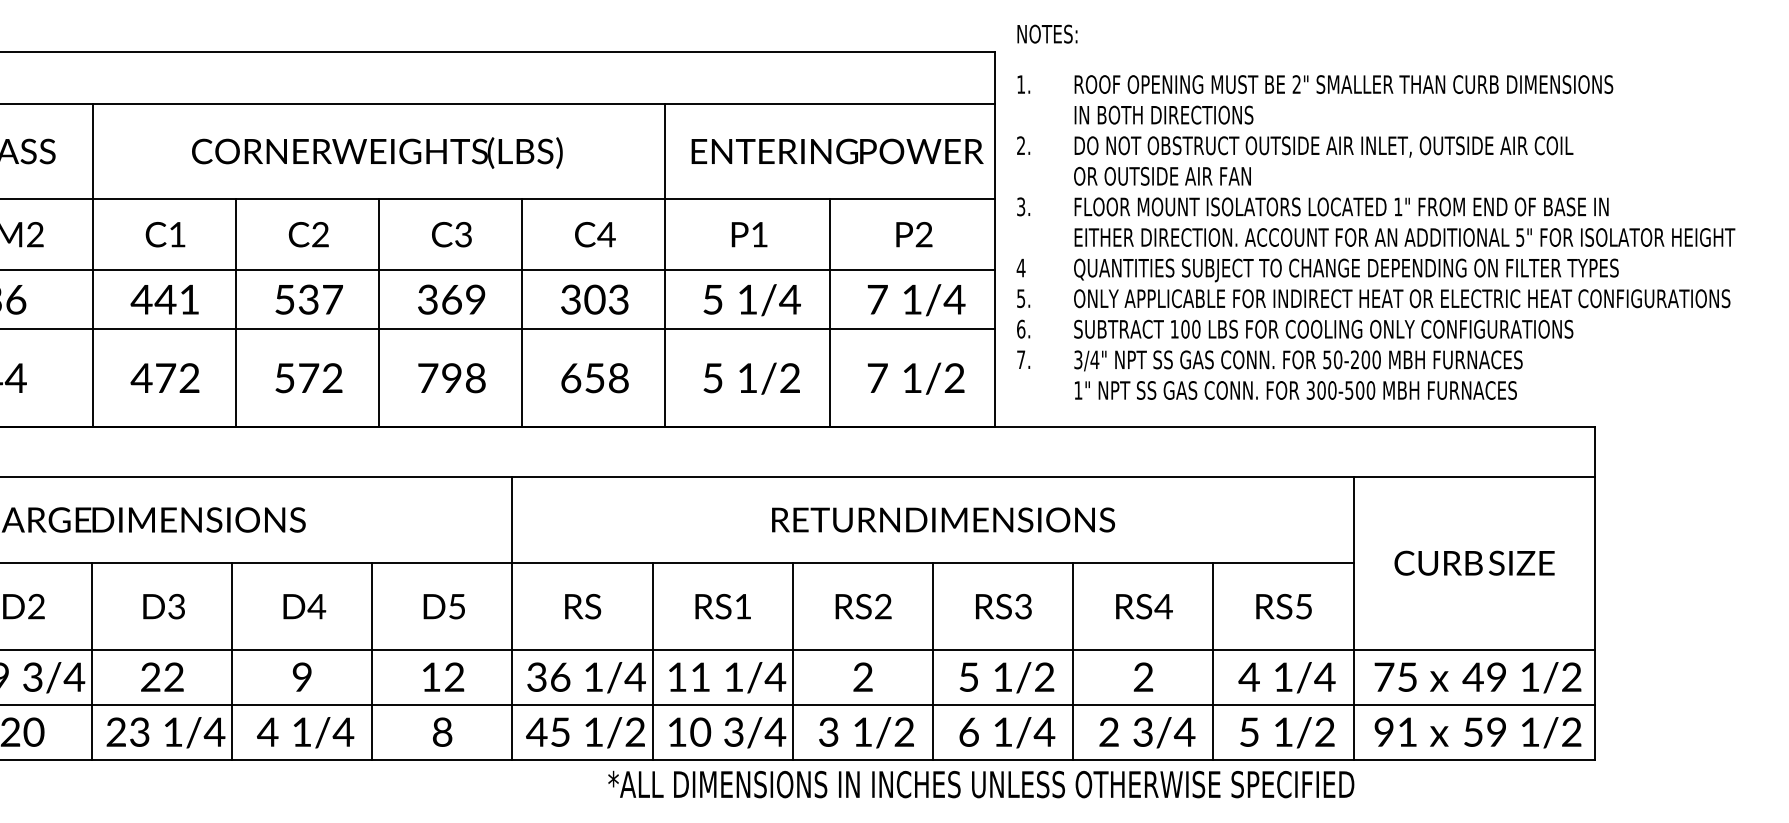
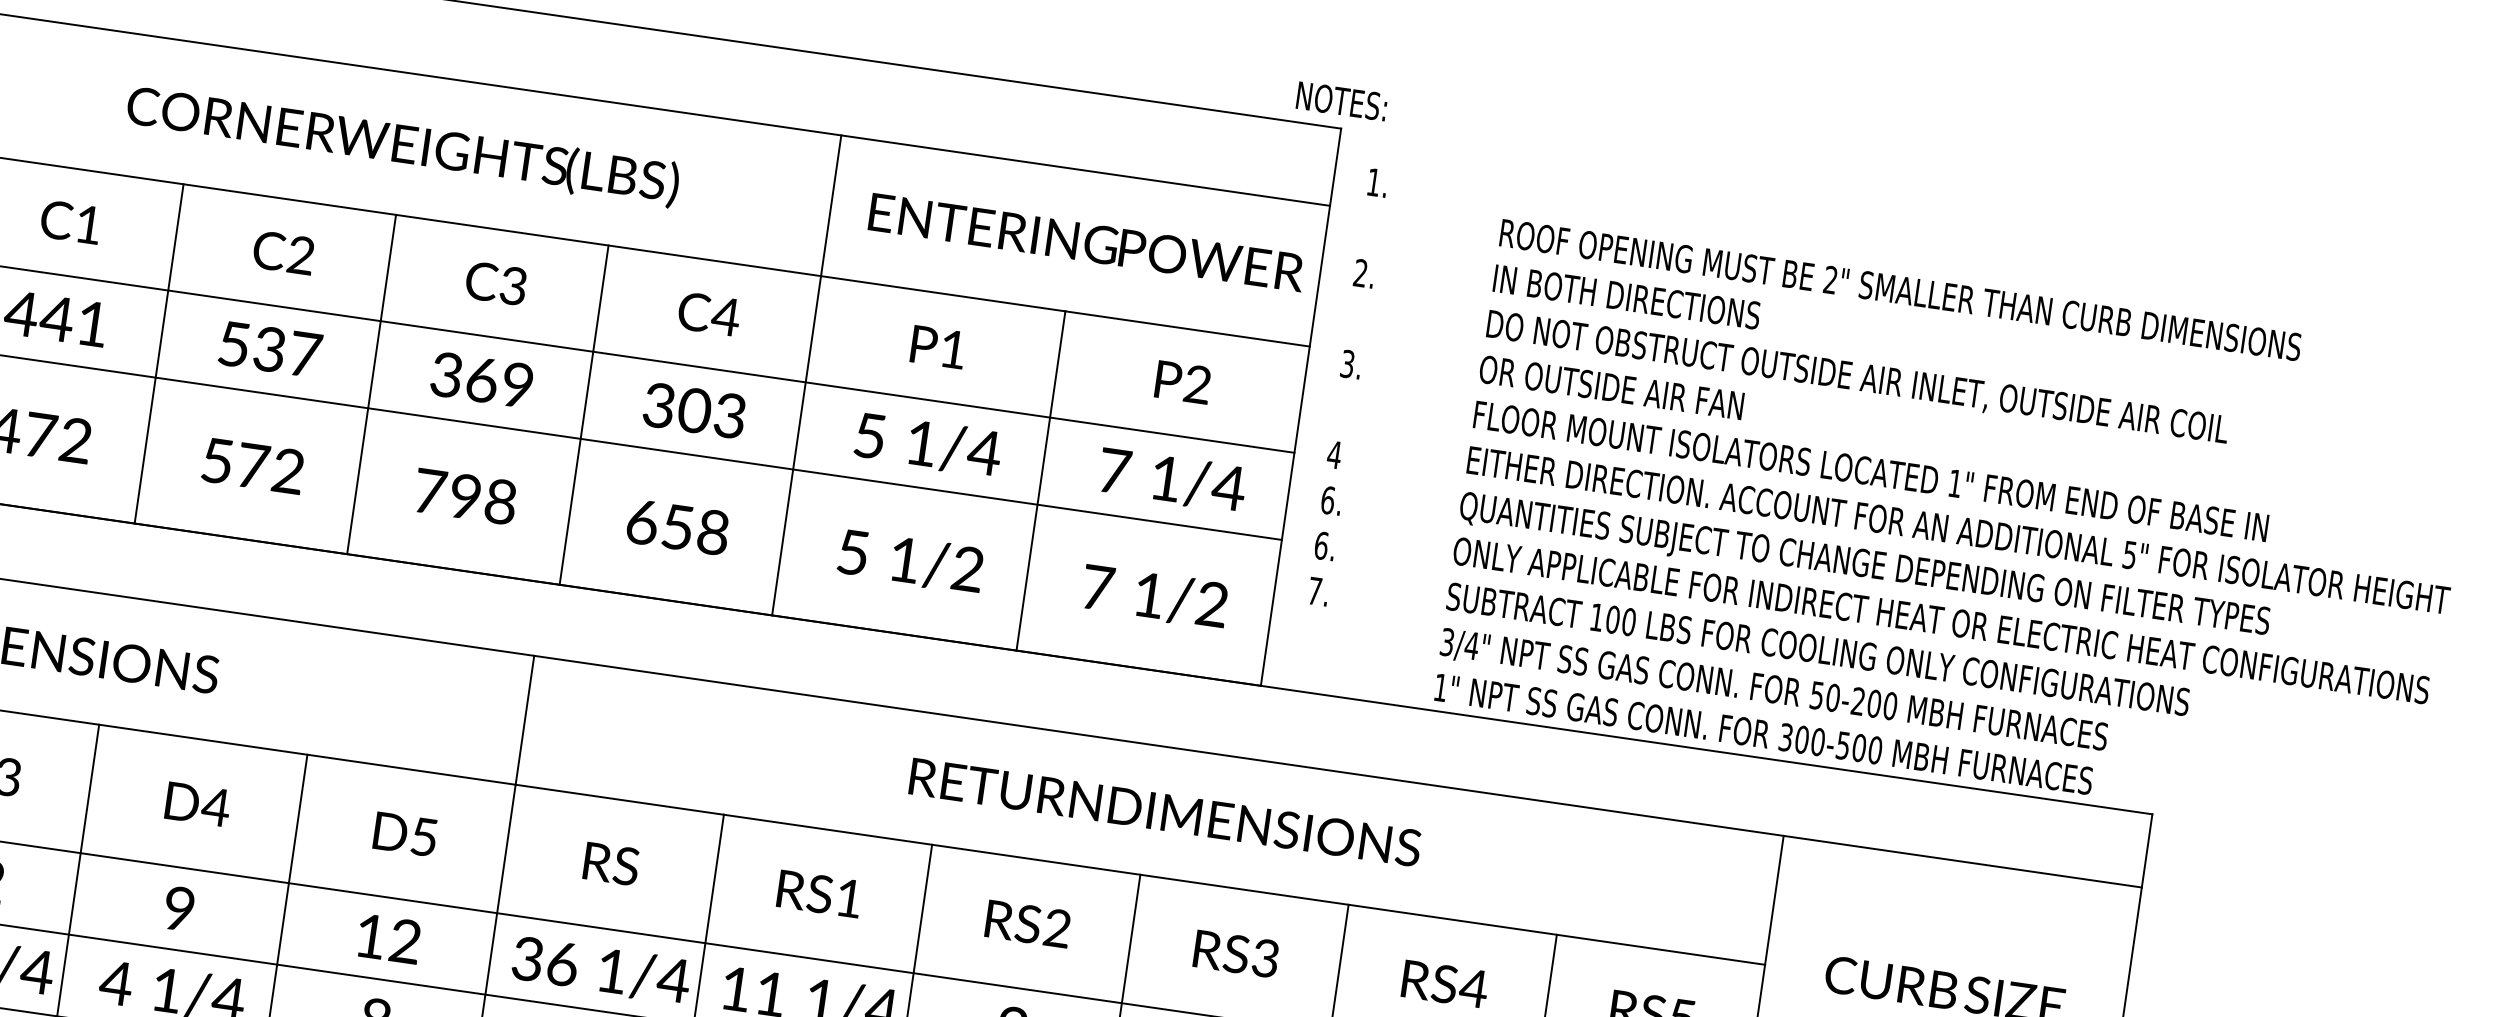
text: (1047, 33) -> (1342, 100), moved
text: (1404, 237) -> (1957, 530), moved
text: (1021, 298) -> (1328, 500), 5. -> 6.

